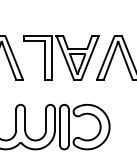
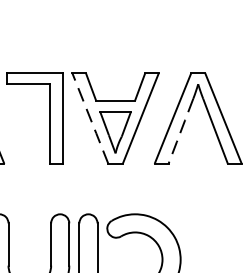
line: (65, 58) -> (90, 119), solid -> dashed
line: (109, 64) -> (180, 132), solid -> dashed

